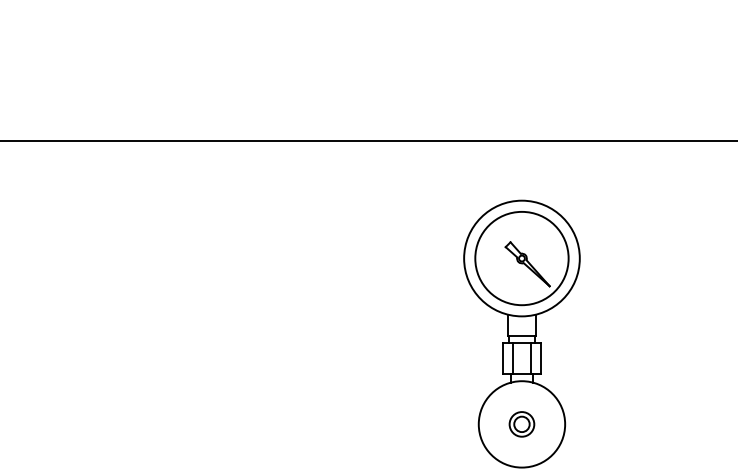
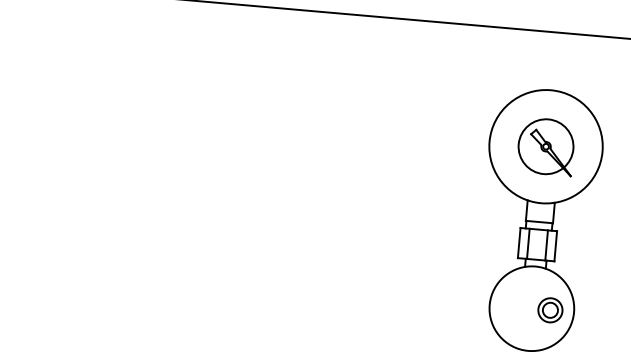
circle: (521, 258) -> (545, 146), size x0.6
part: (521, 424) -> (549, 310), moved

